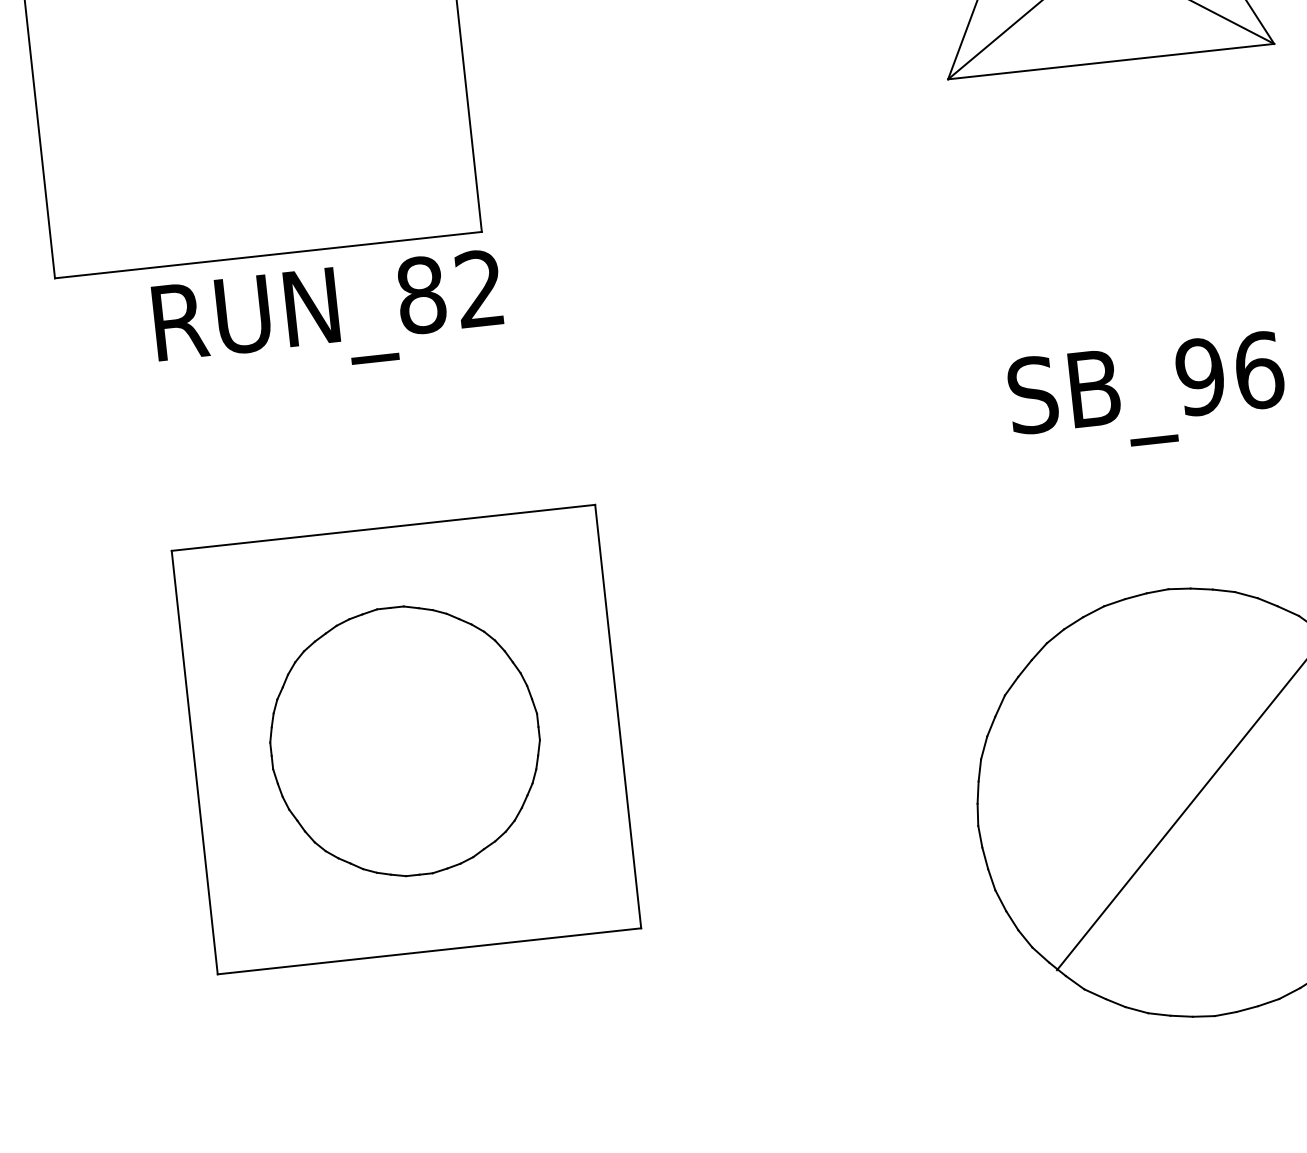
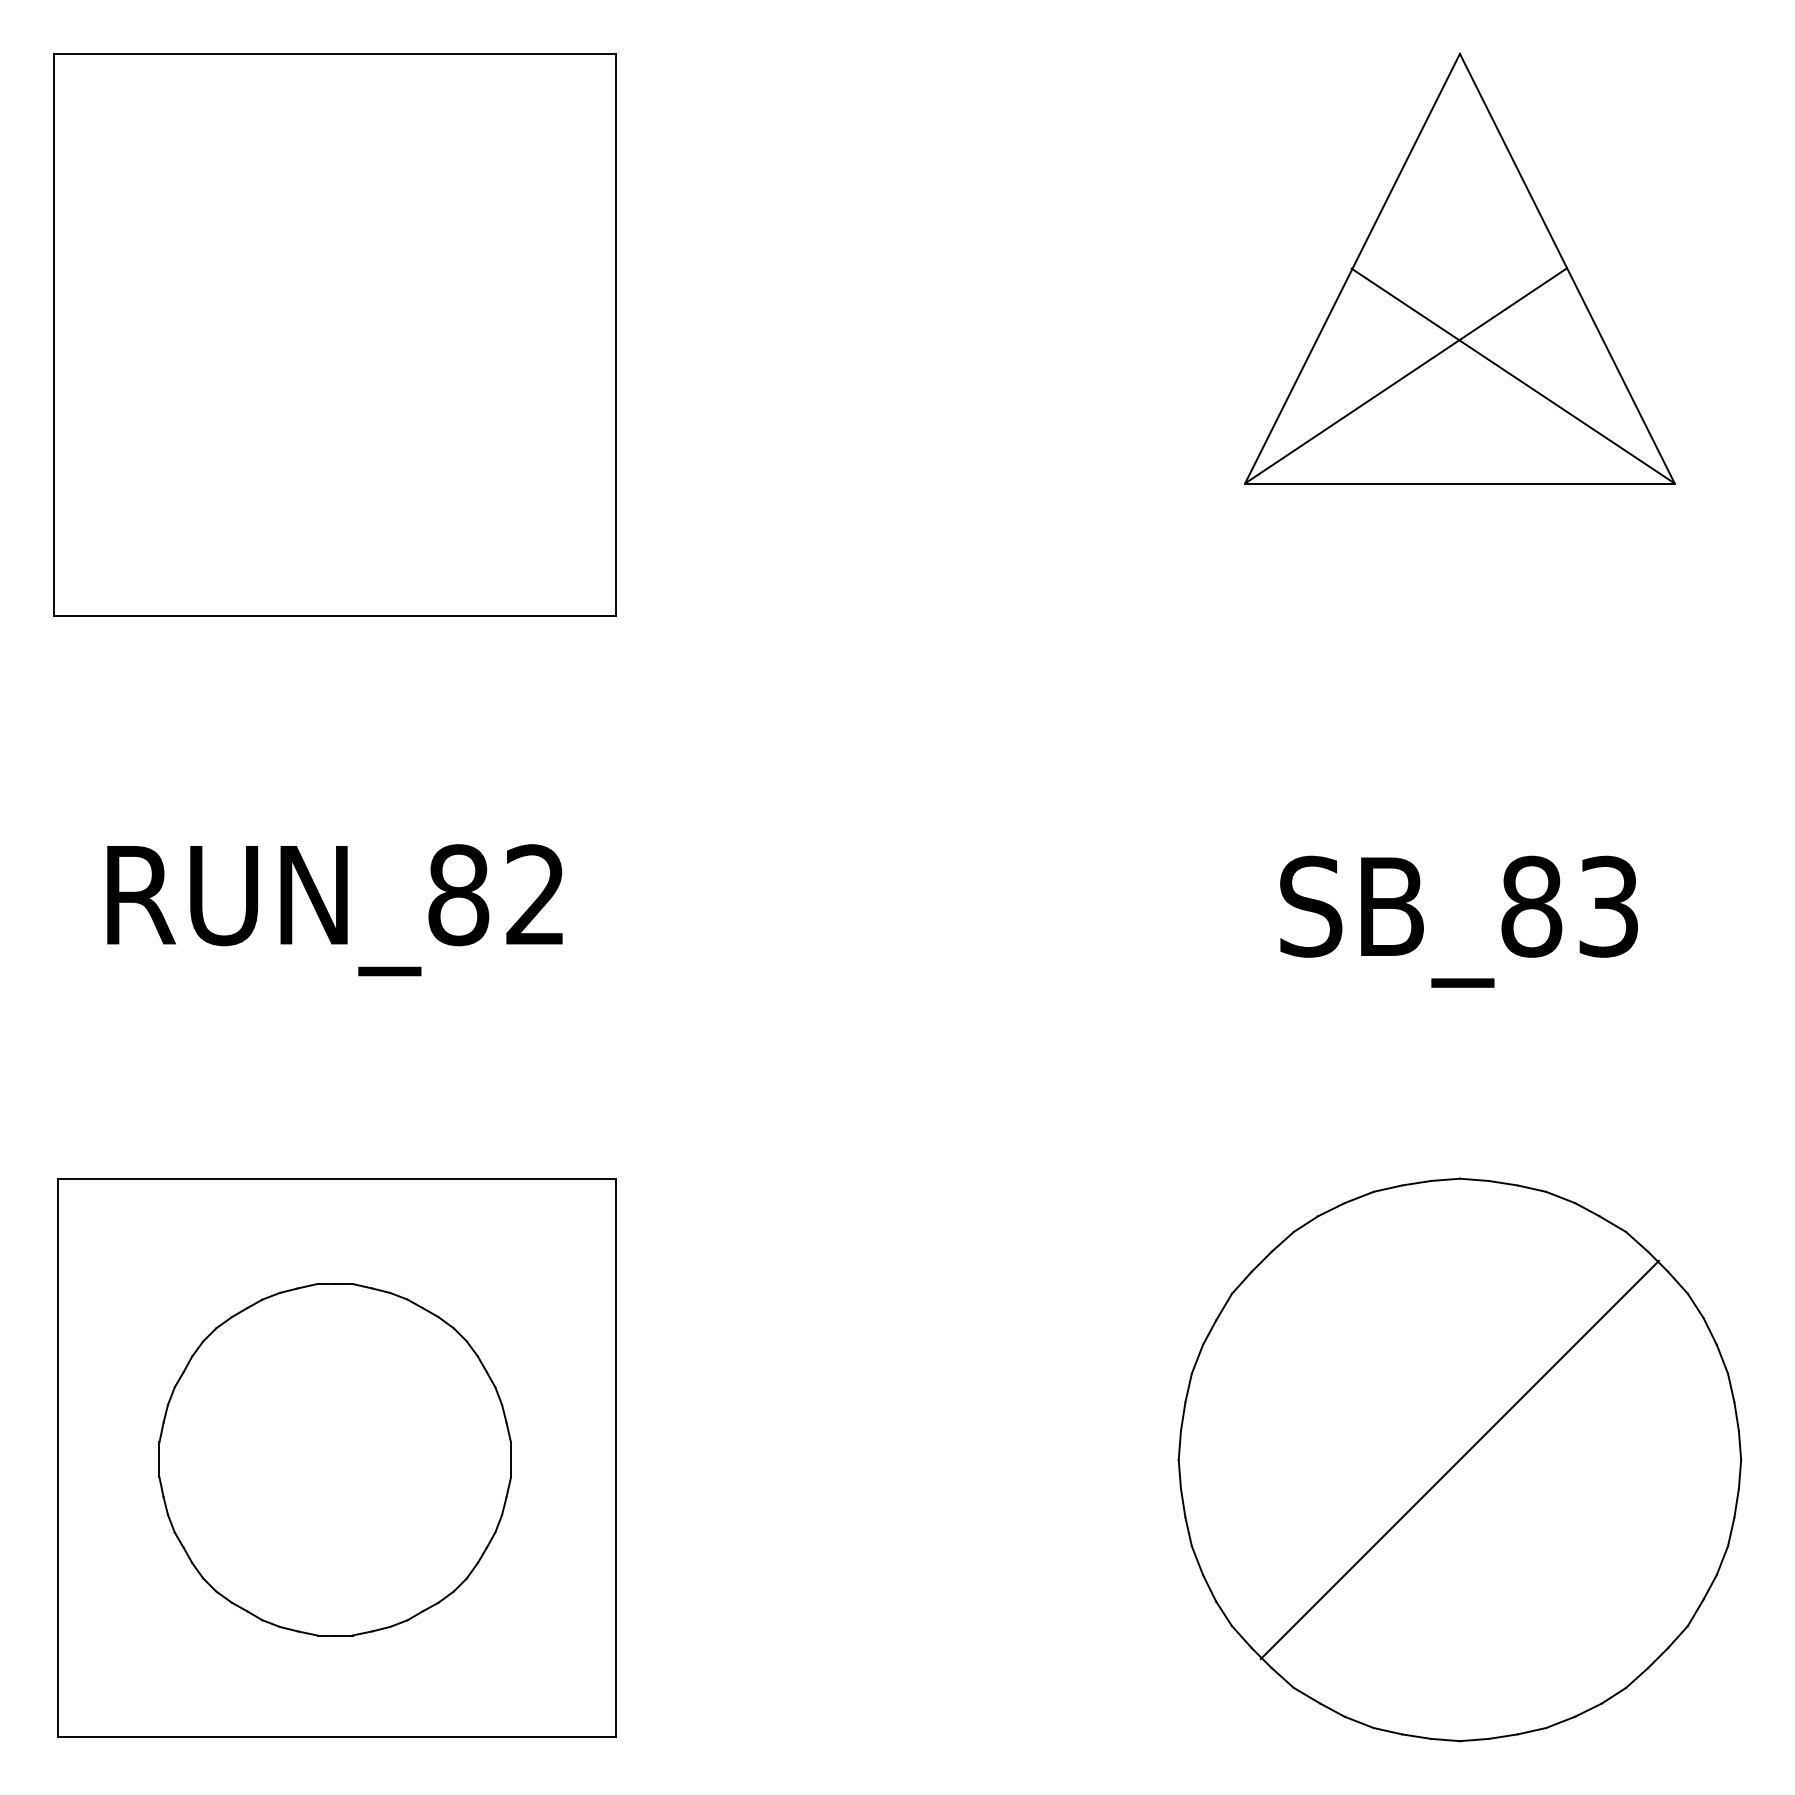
text: (328, 317) -> (334, 910), moved
text: (1229, 373) -> (1570, 906), SB_96 -> SB_83
part: (405, 739) -> (336, 1457), moved

